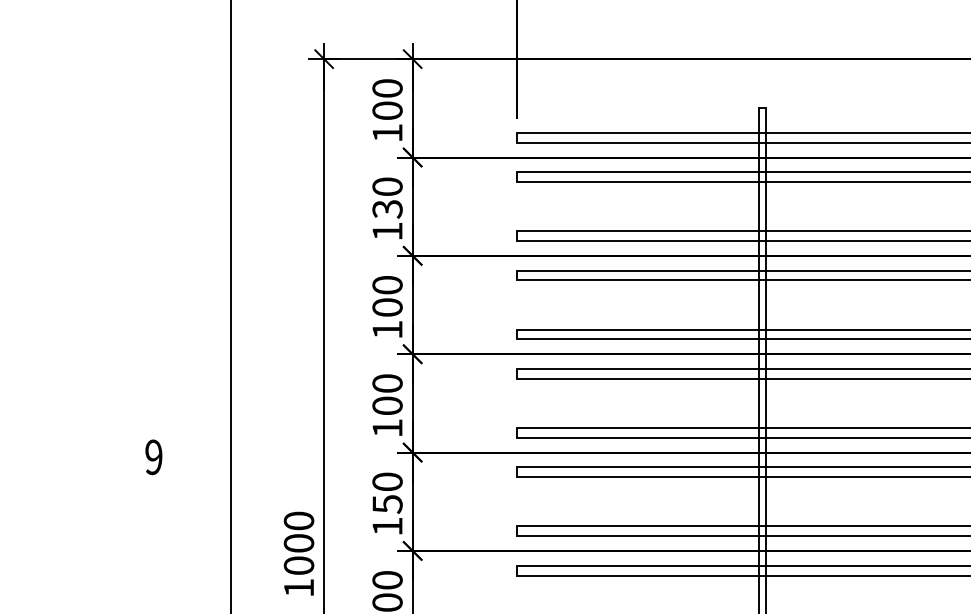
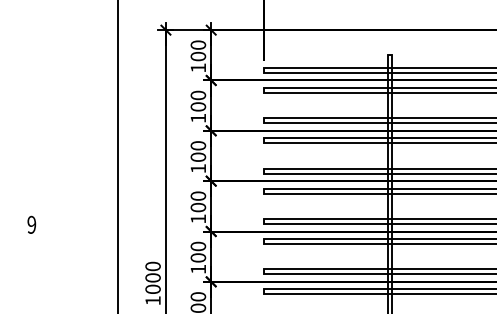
text: (387, 208) -> (198, 106), 130 -> 100
text: (153, 456) -> (31, 224), moved
text: (387, 503) -> (198, 257), 150 -> 100

